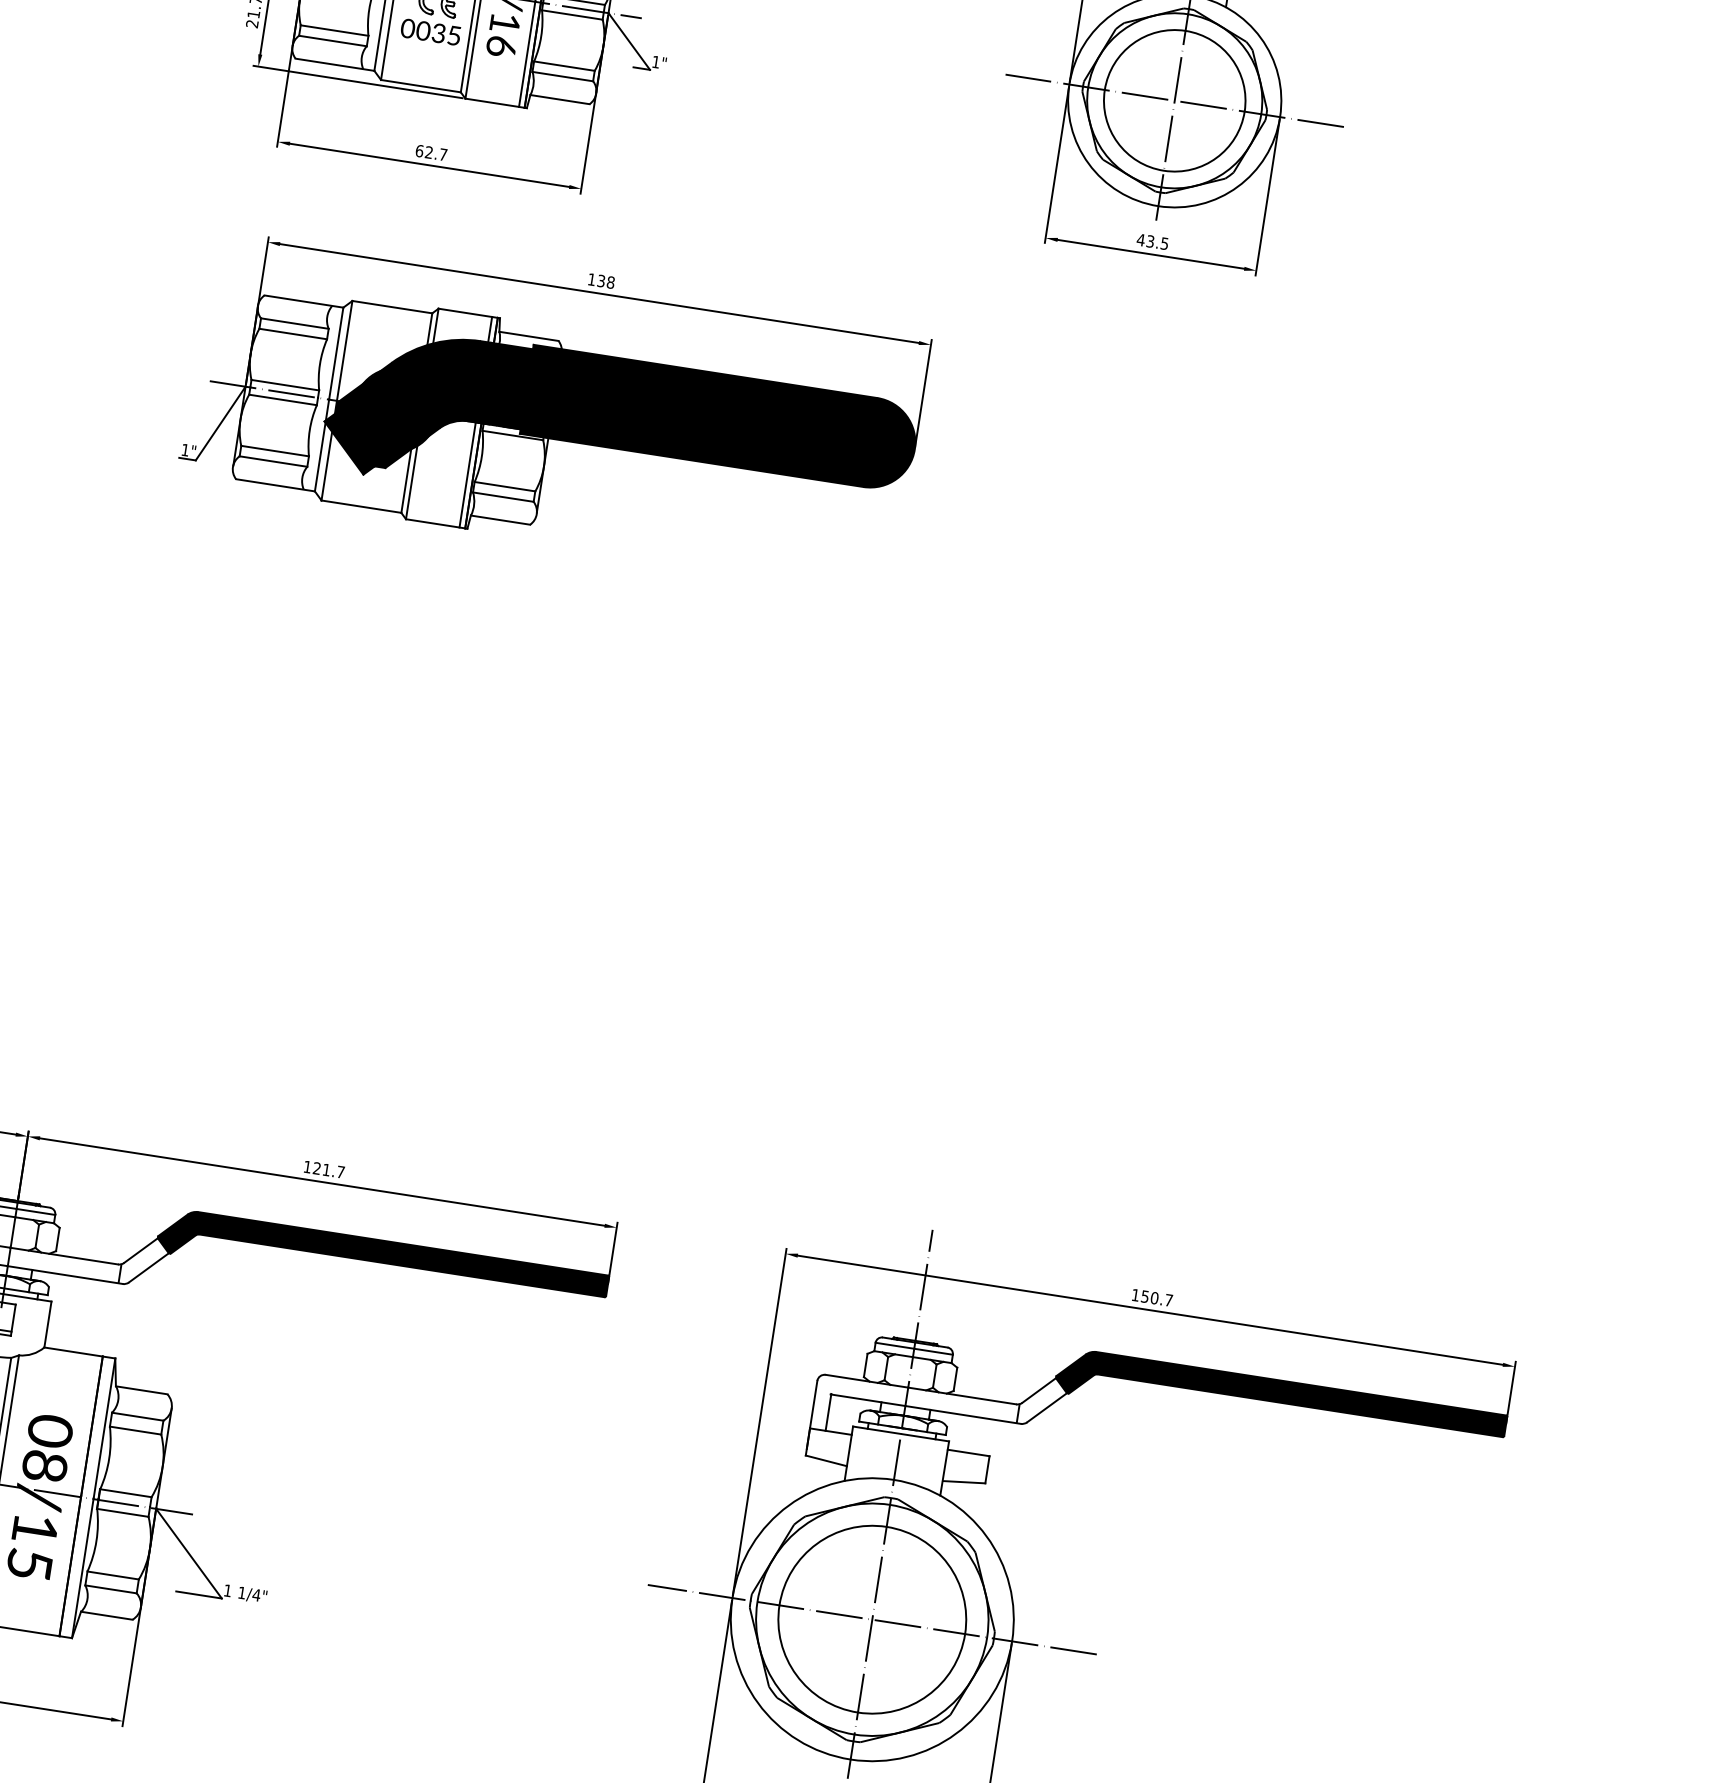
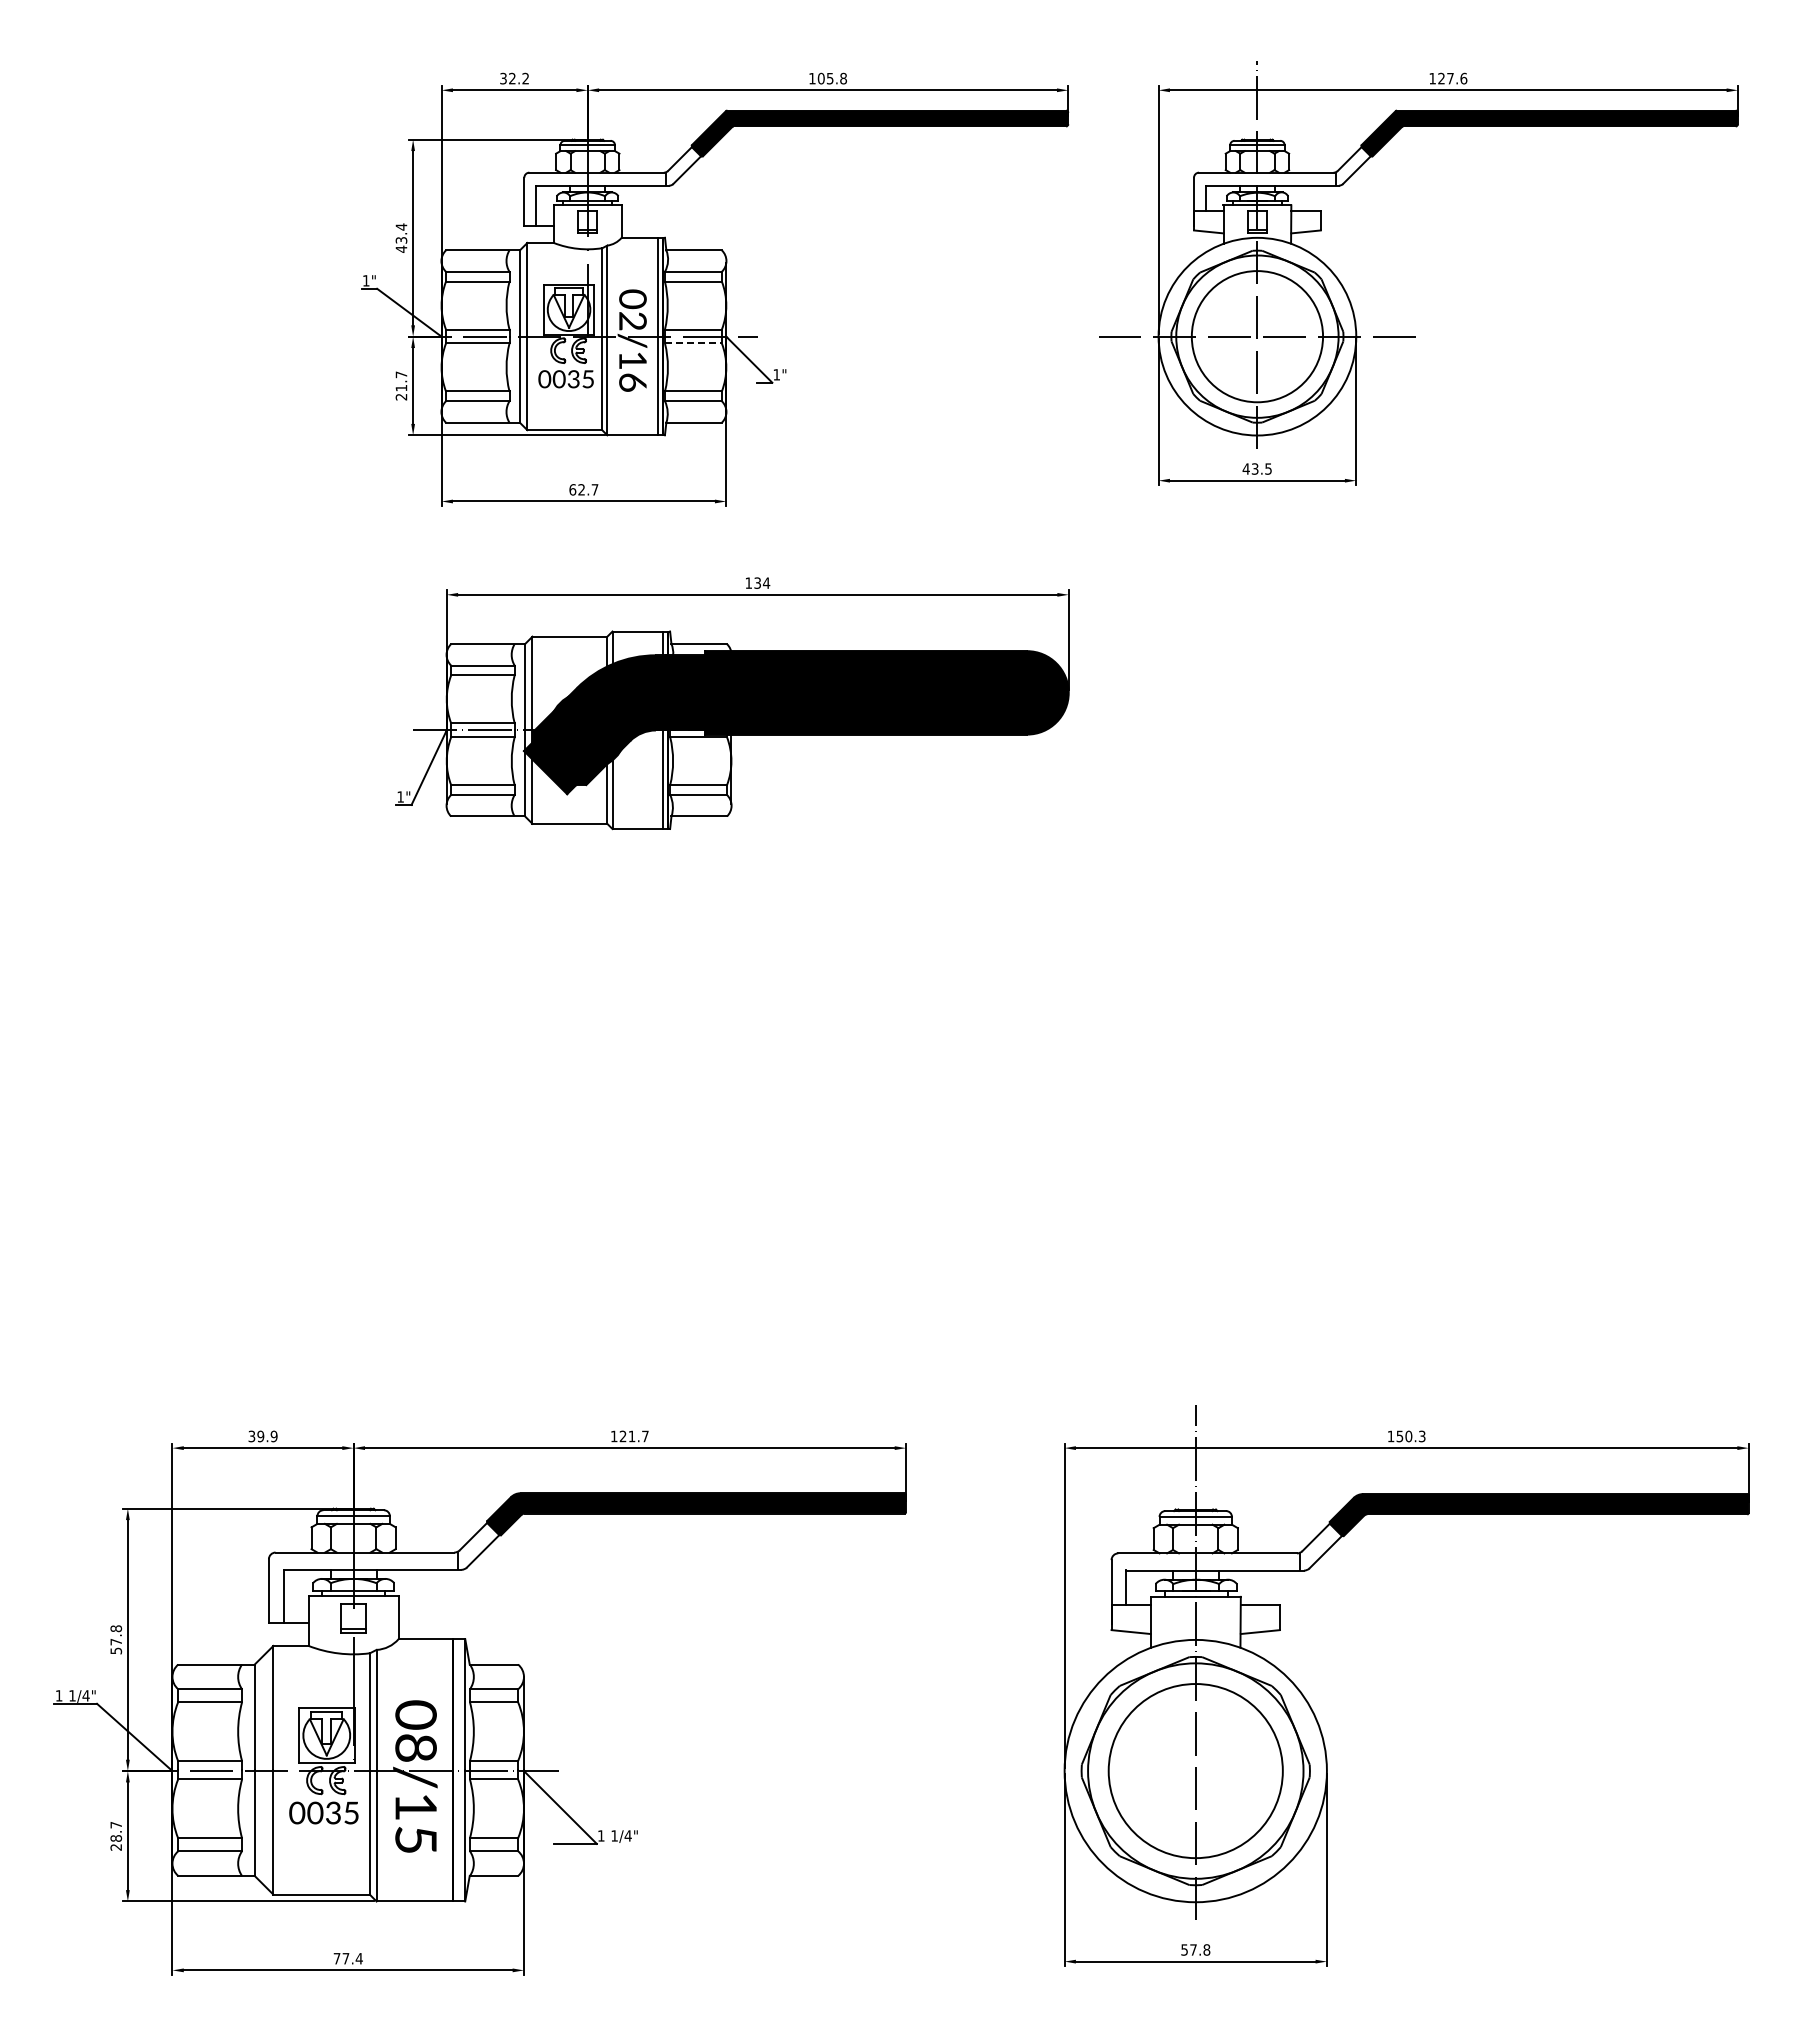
line: (572, 15) -> (693, 343), solid -> dashed
text: (610, 281) -> (766, 582), 138 -> 134
text: (1168, 1300) -> (1421, 1436), 150.7 -> 150.3
line: (871, 1620) -> (1195, 1771), removed

